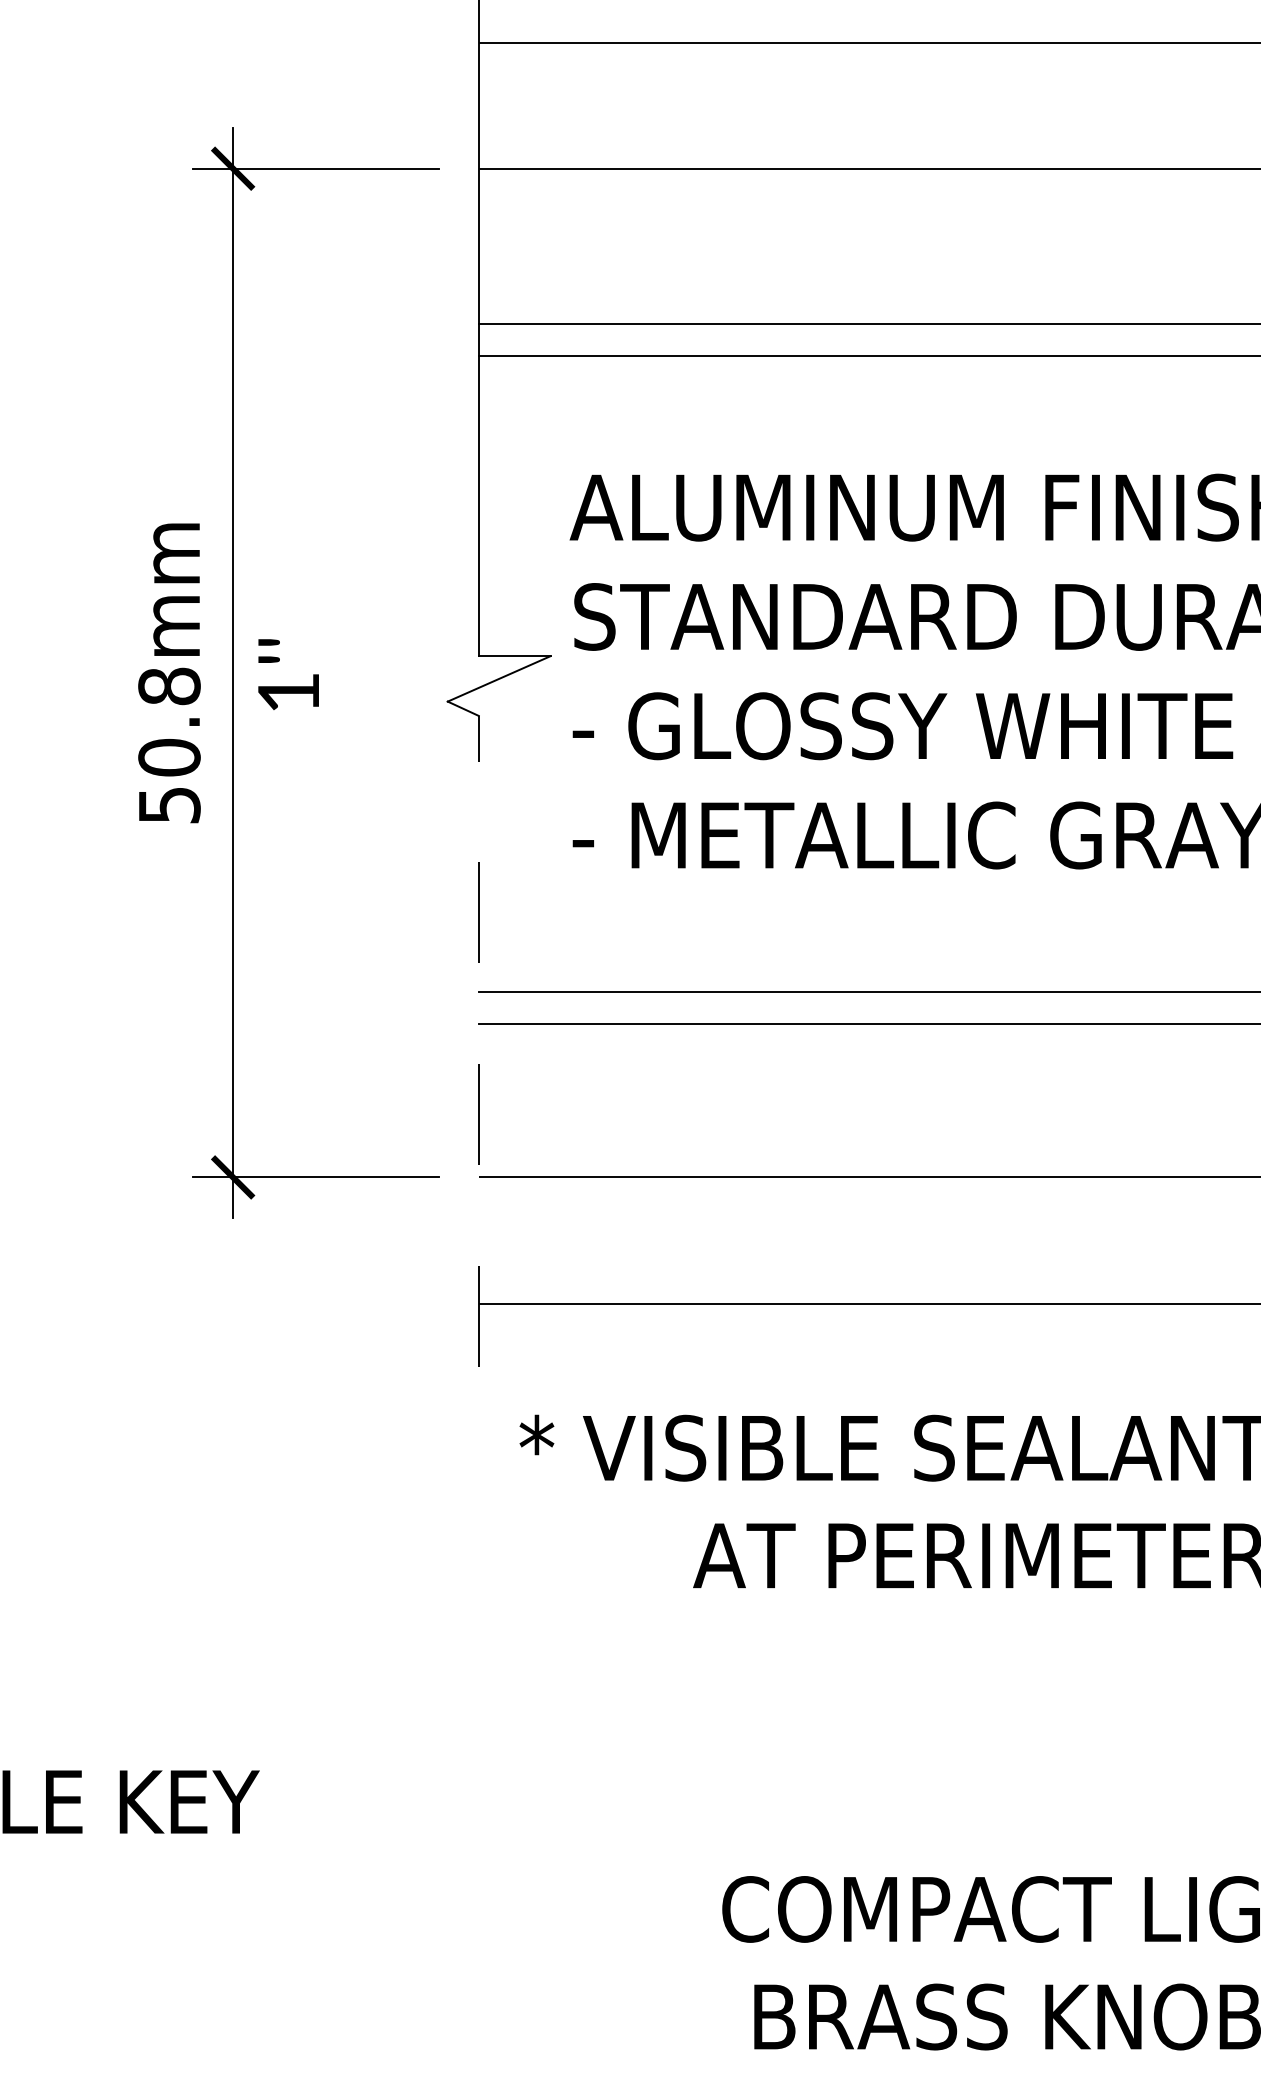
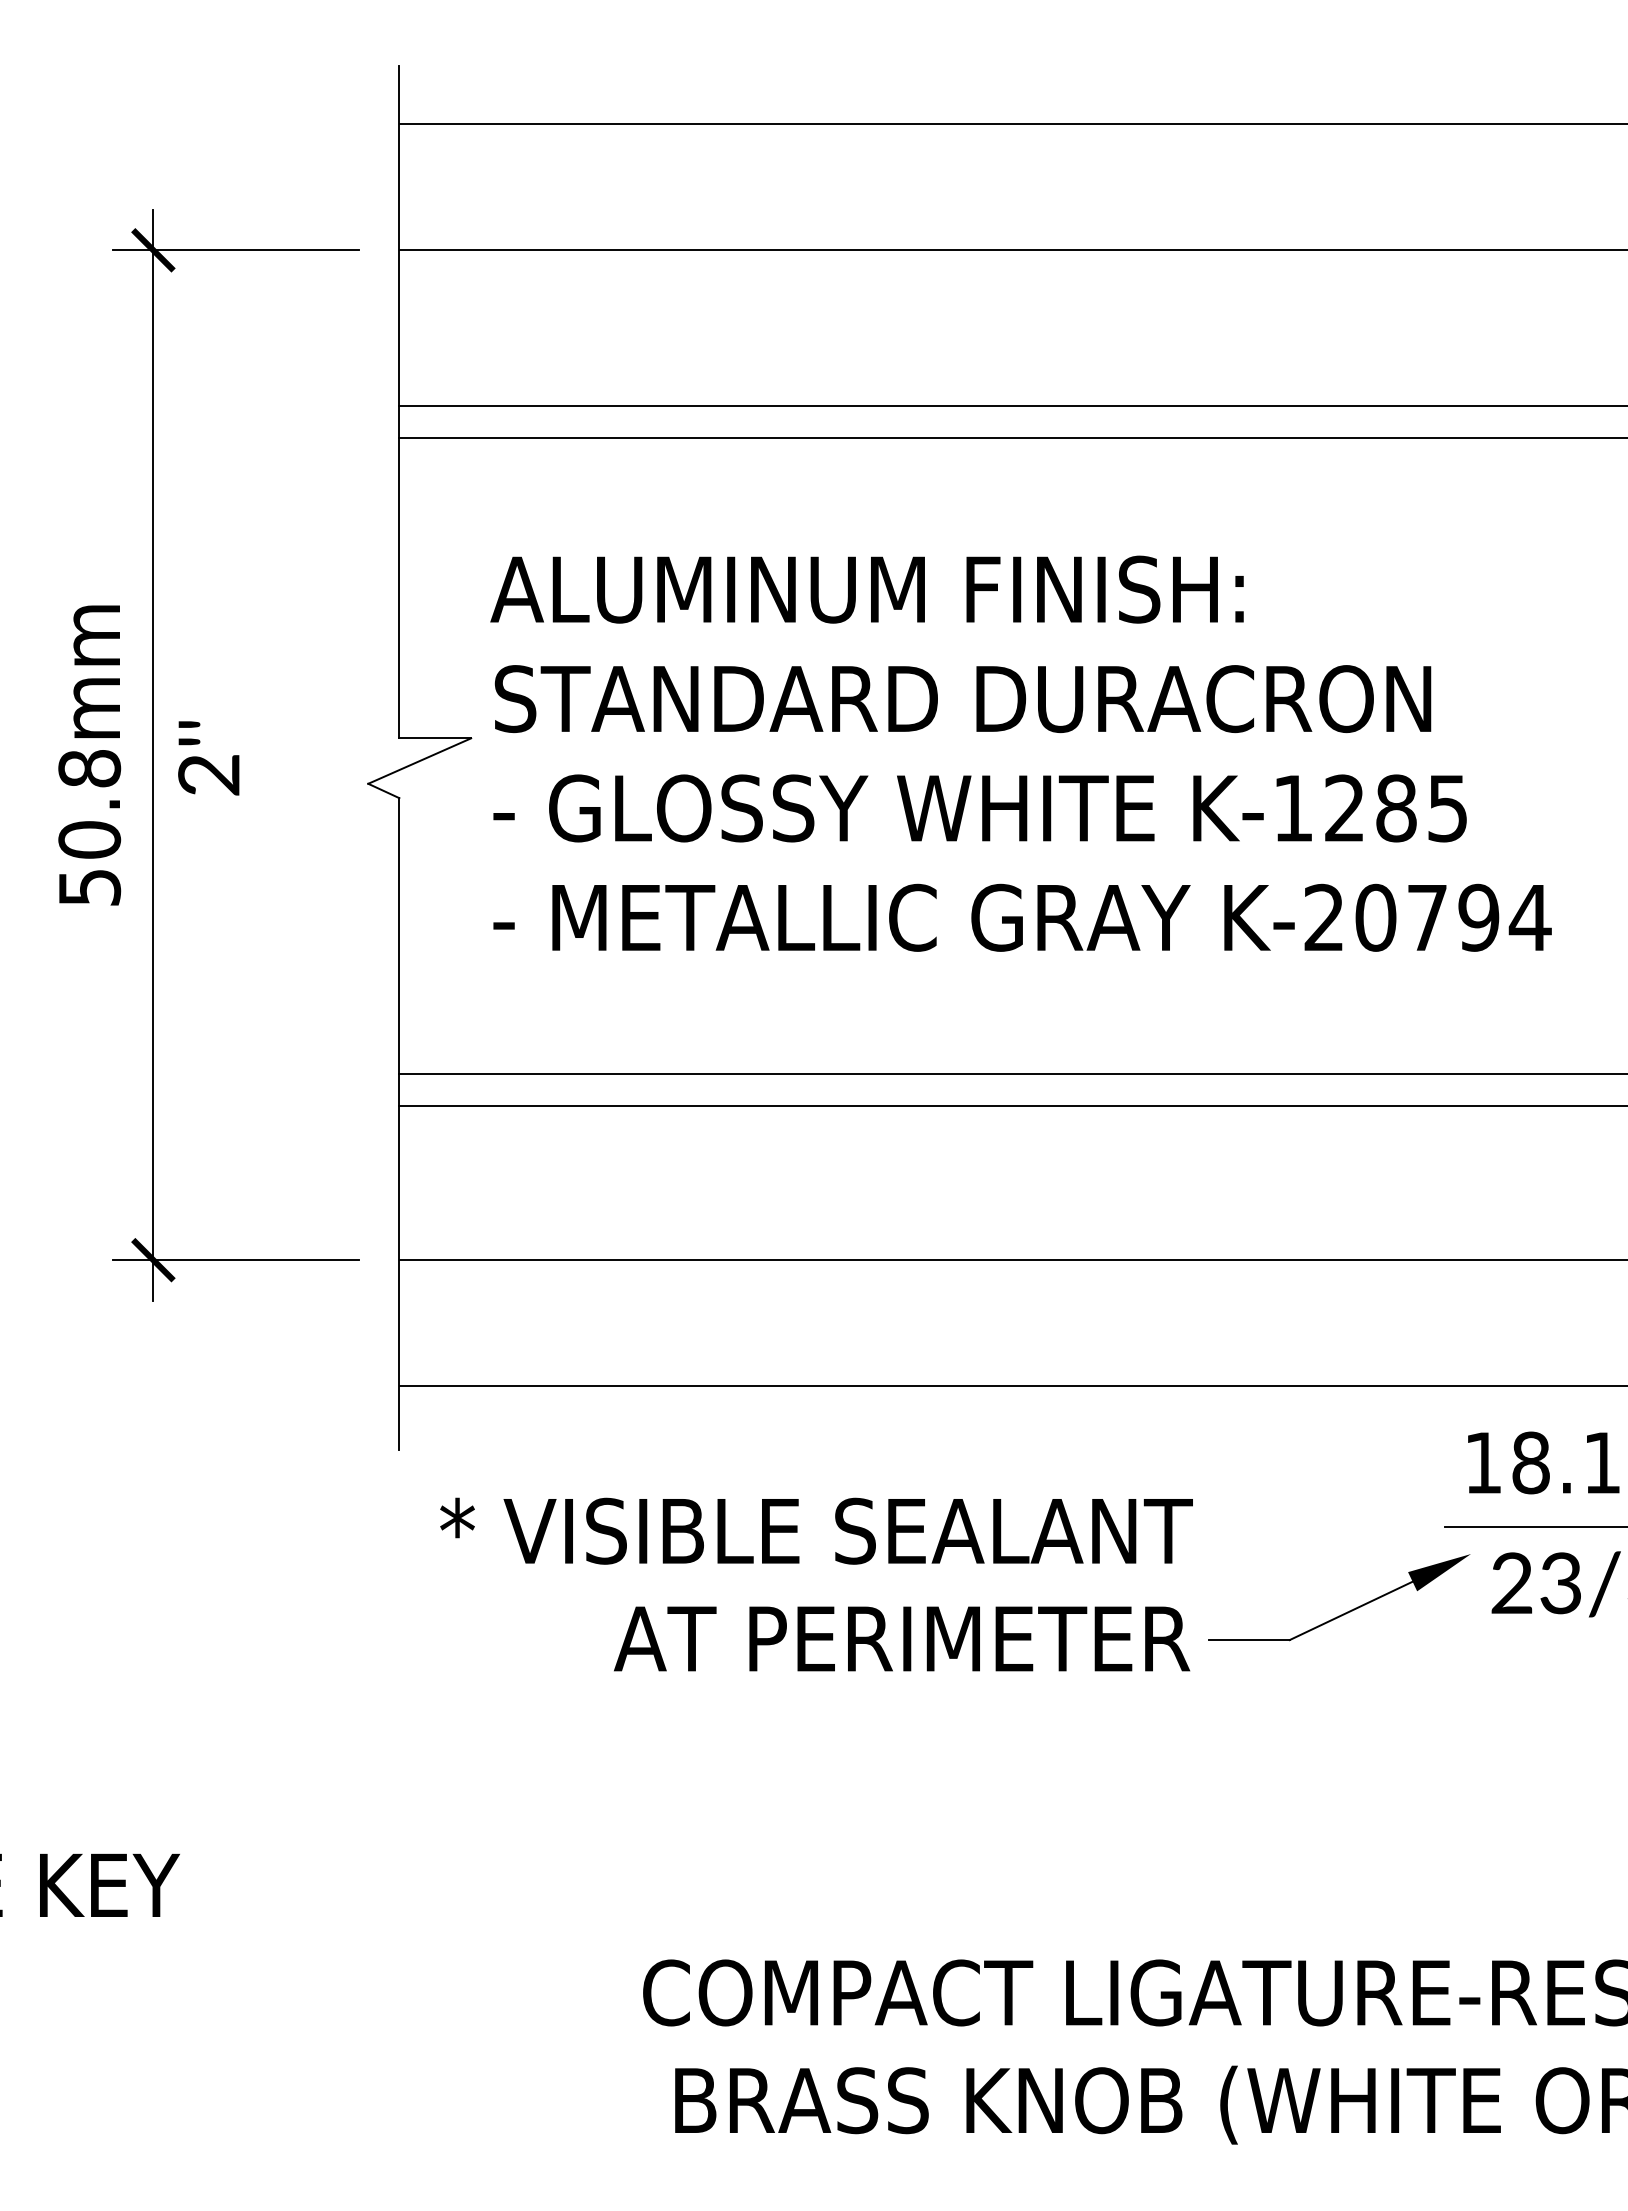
text: (288, 693) -> (208, 775), 1''\f] -> 2''\f]
line: (478, 1040) -> (399, 1123), dashed -> solid

